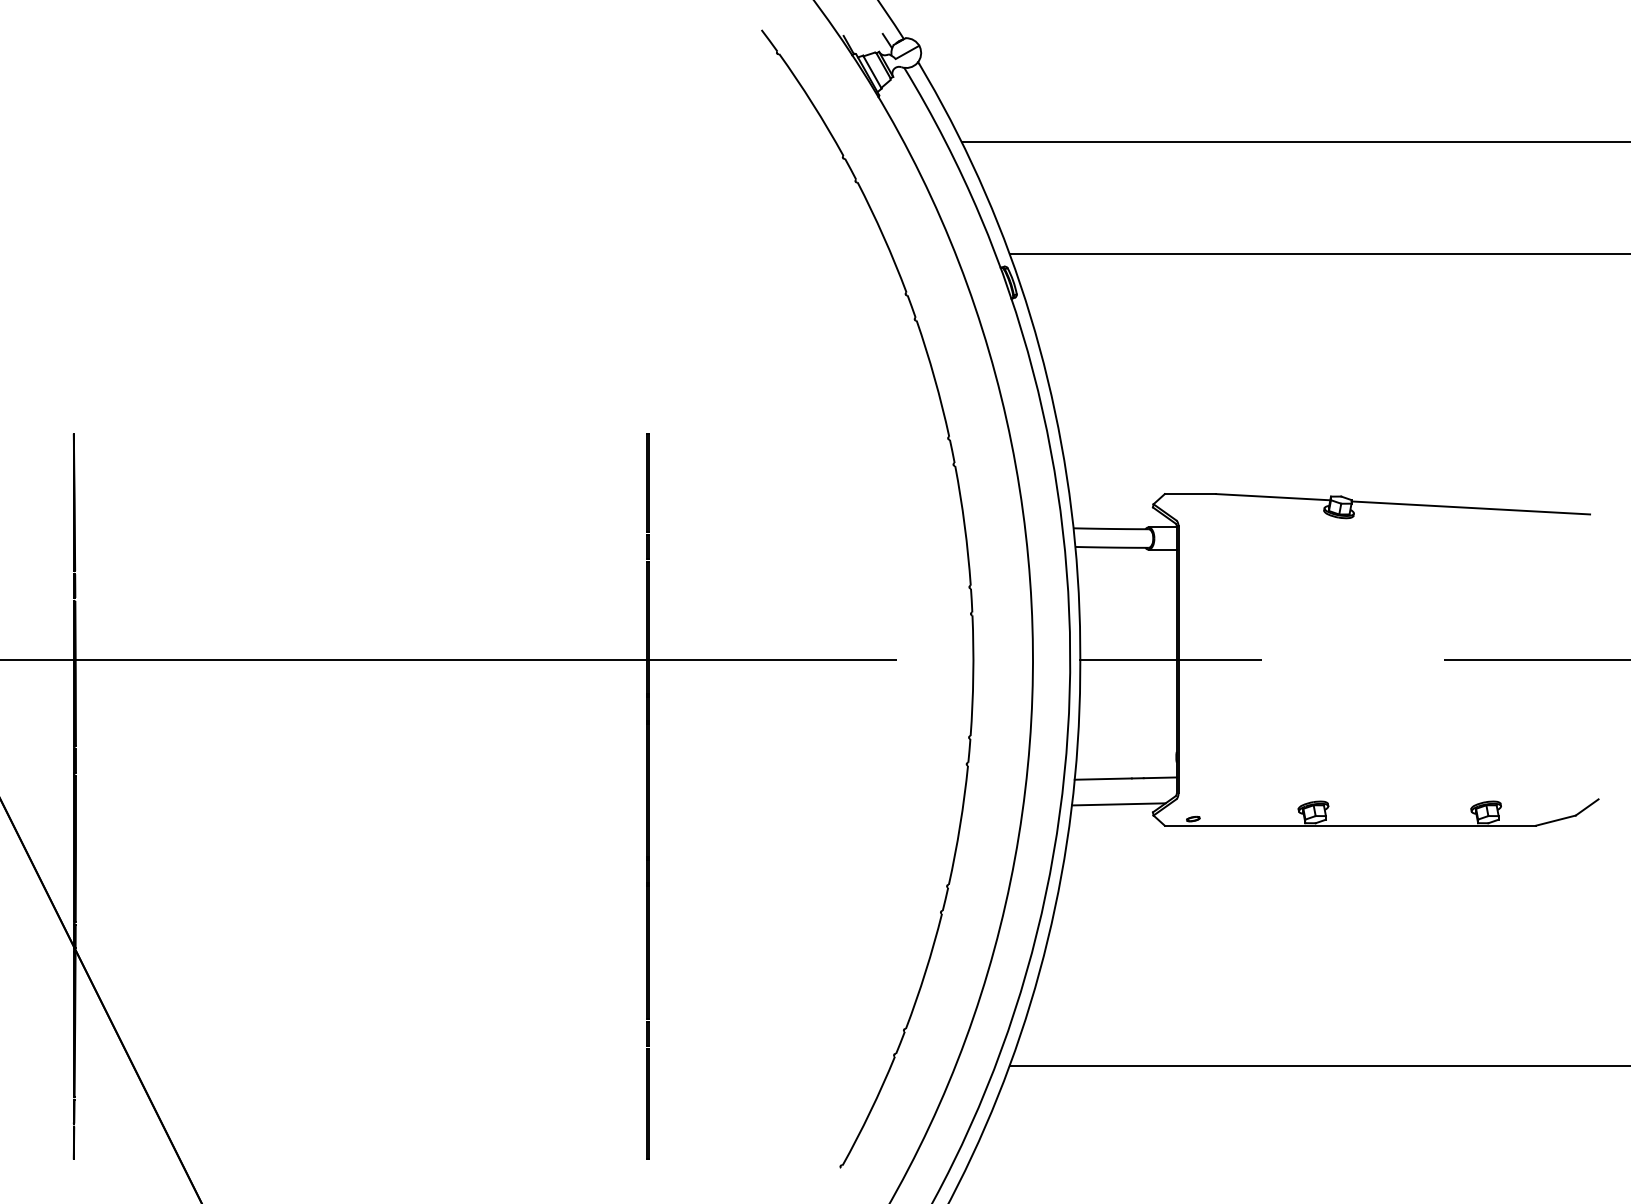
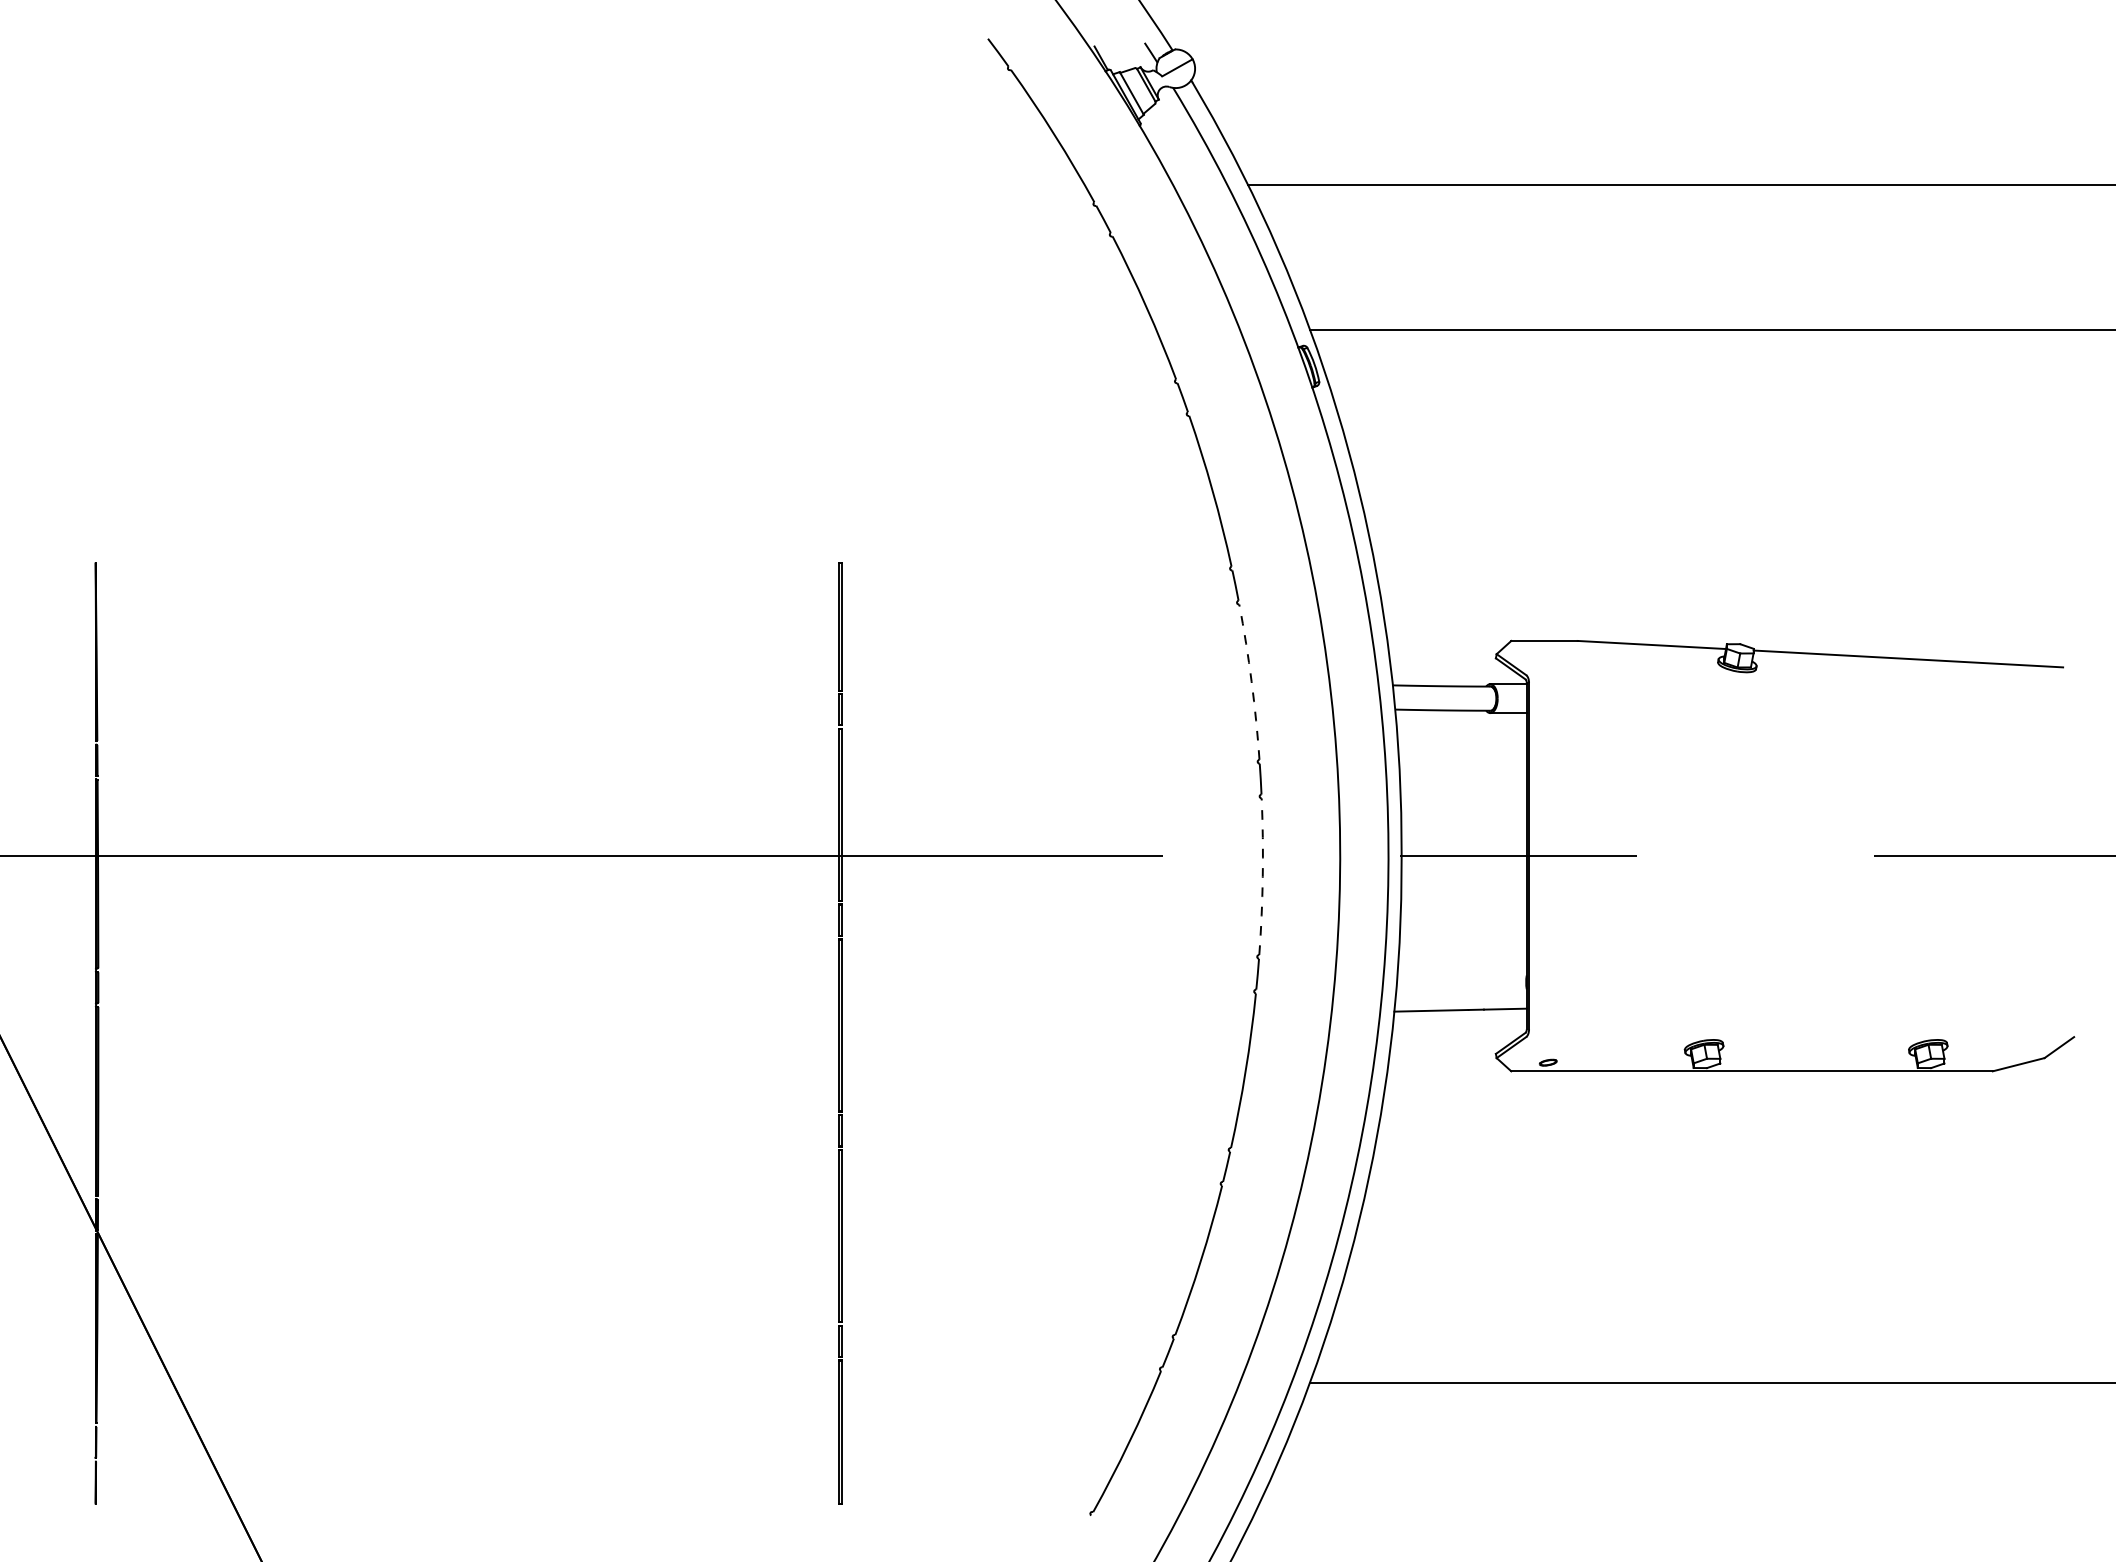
arc: (964, 525) -> (1251, 681), solid -> dashed
arc: (973, 675) -> (1263, 876), solid -> dashed
line: (1118, 804) -> (1451, 1043), removed

